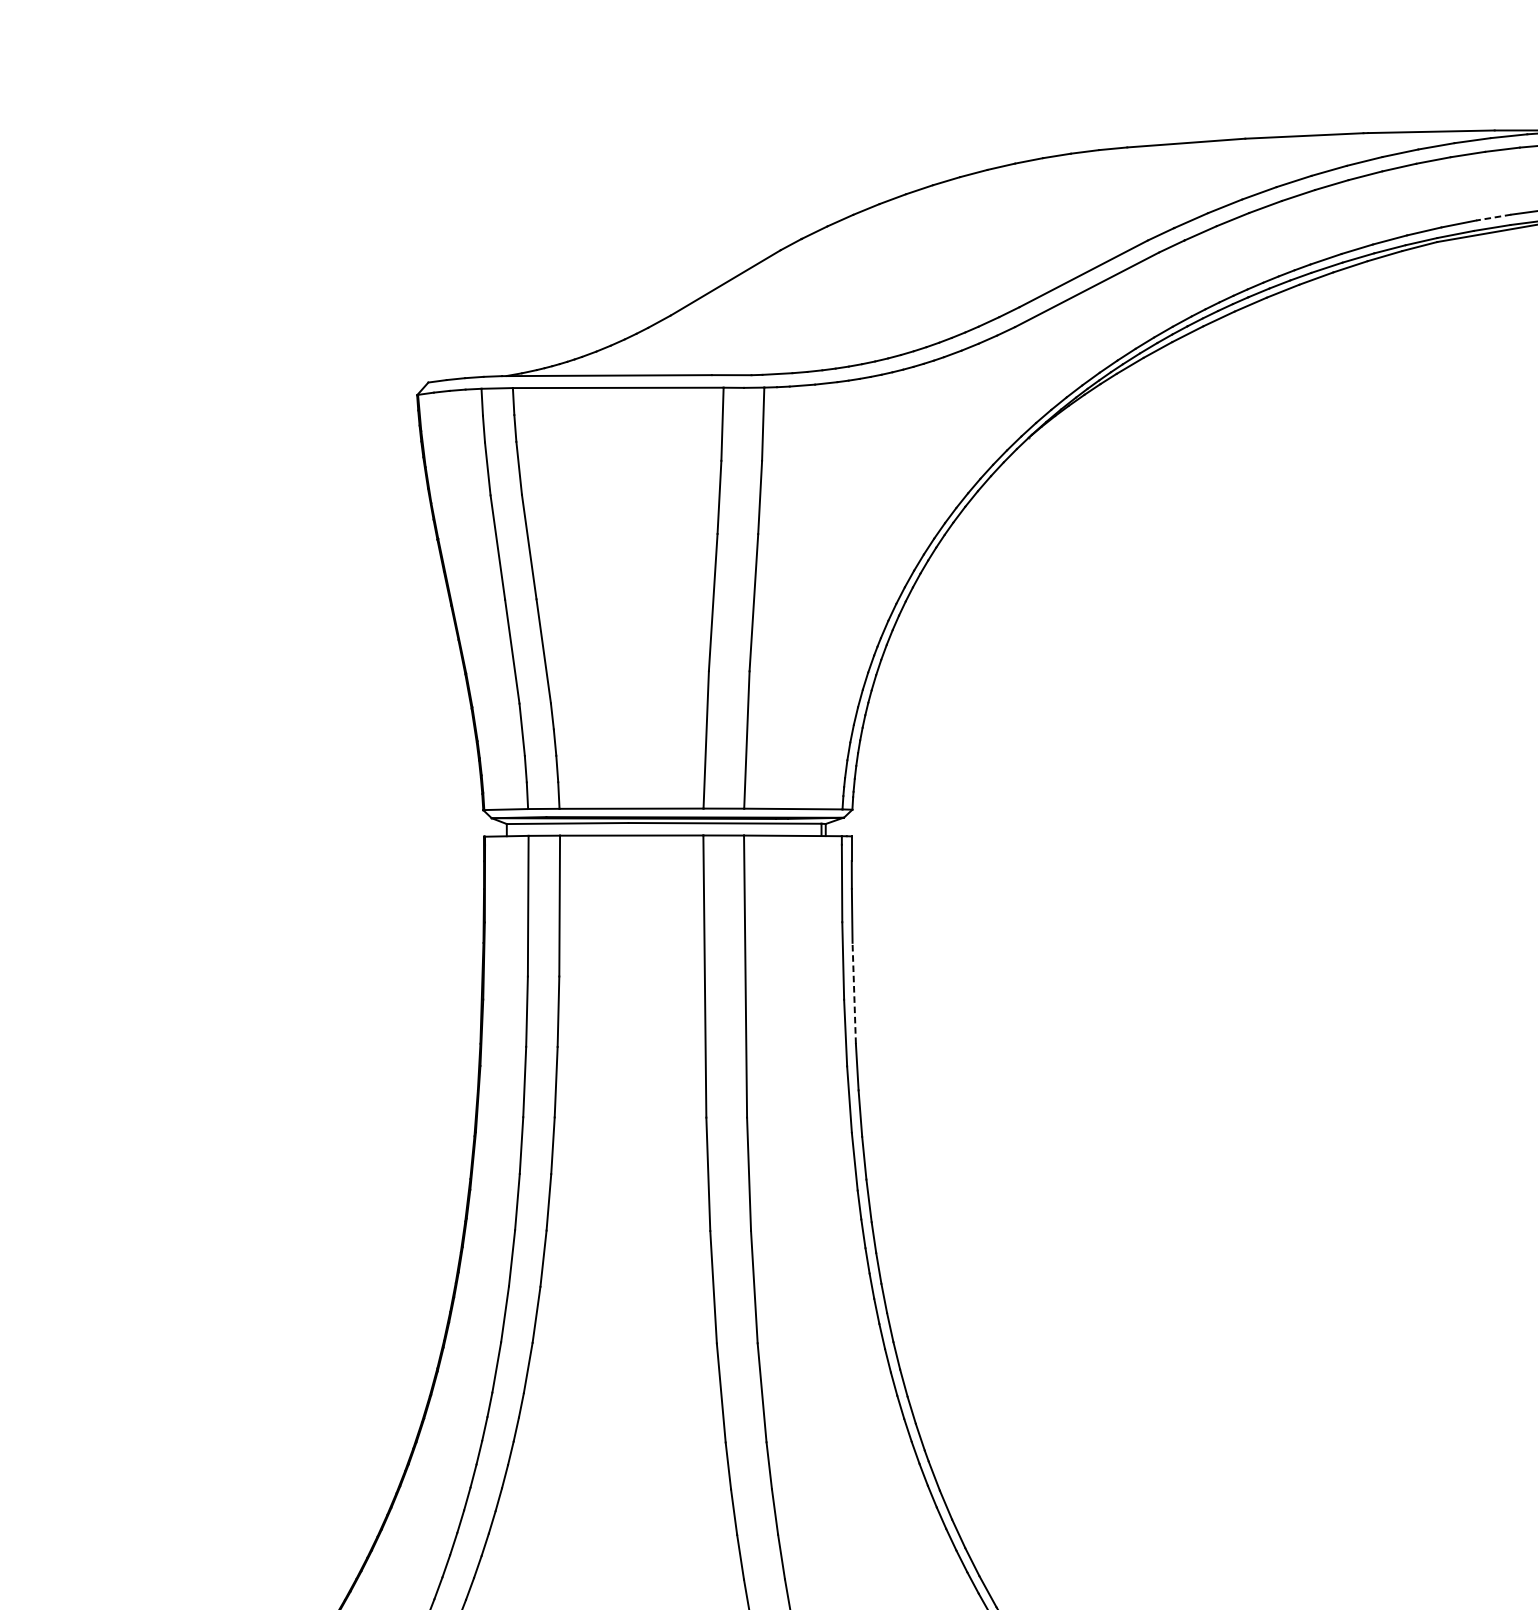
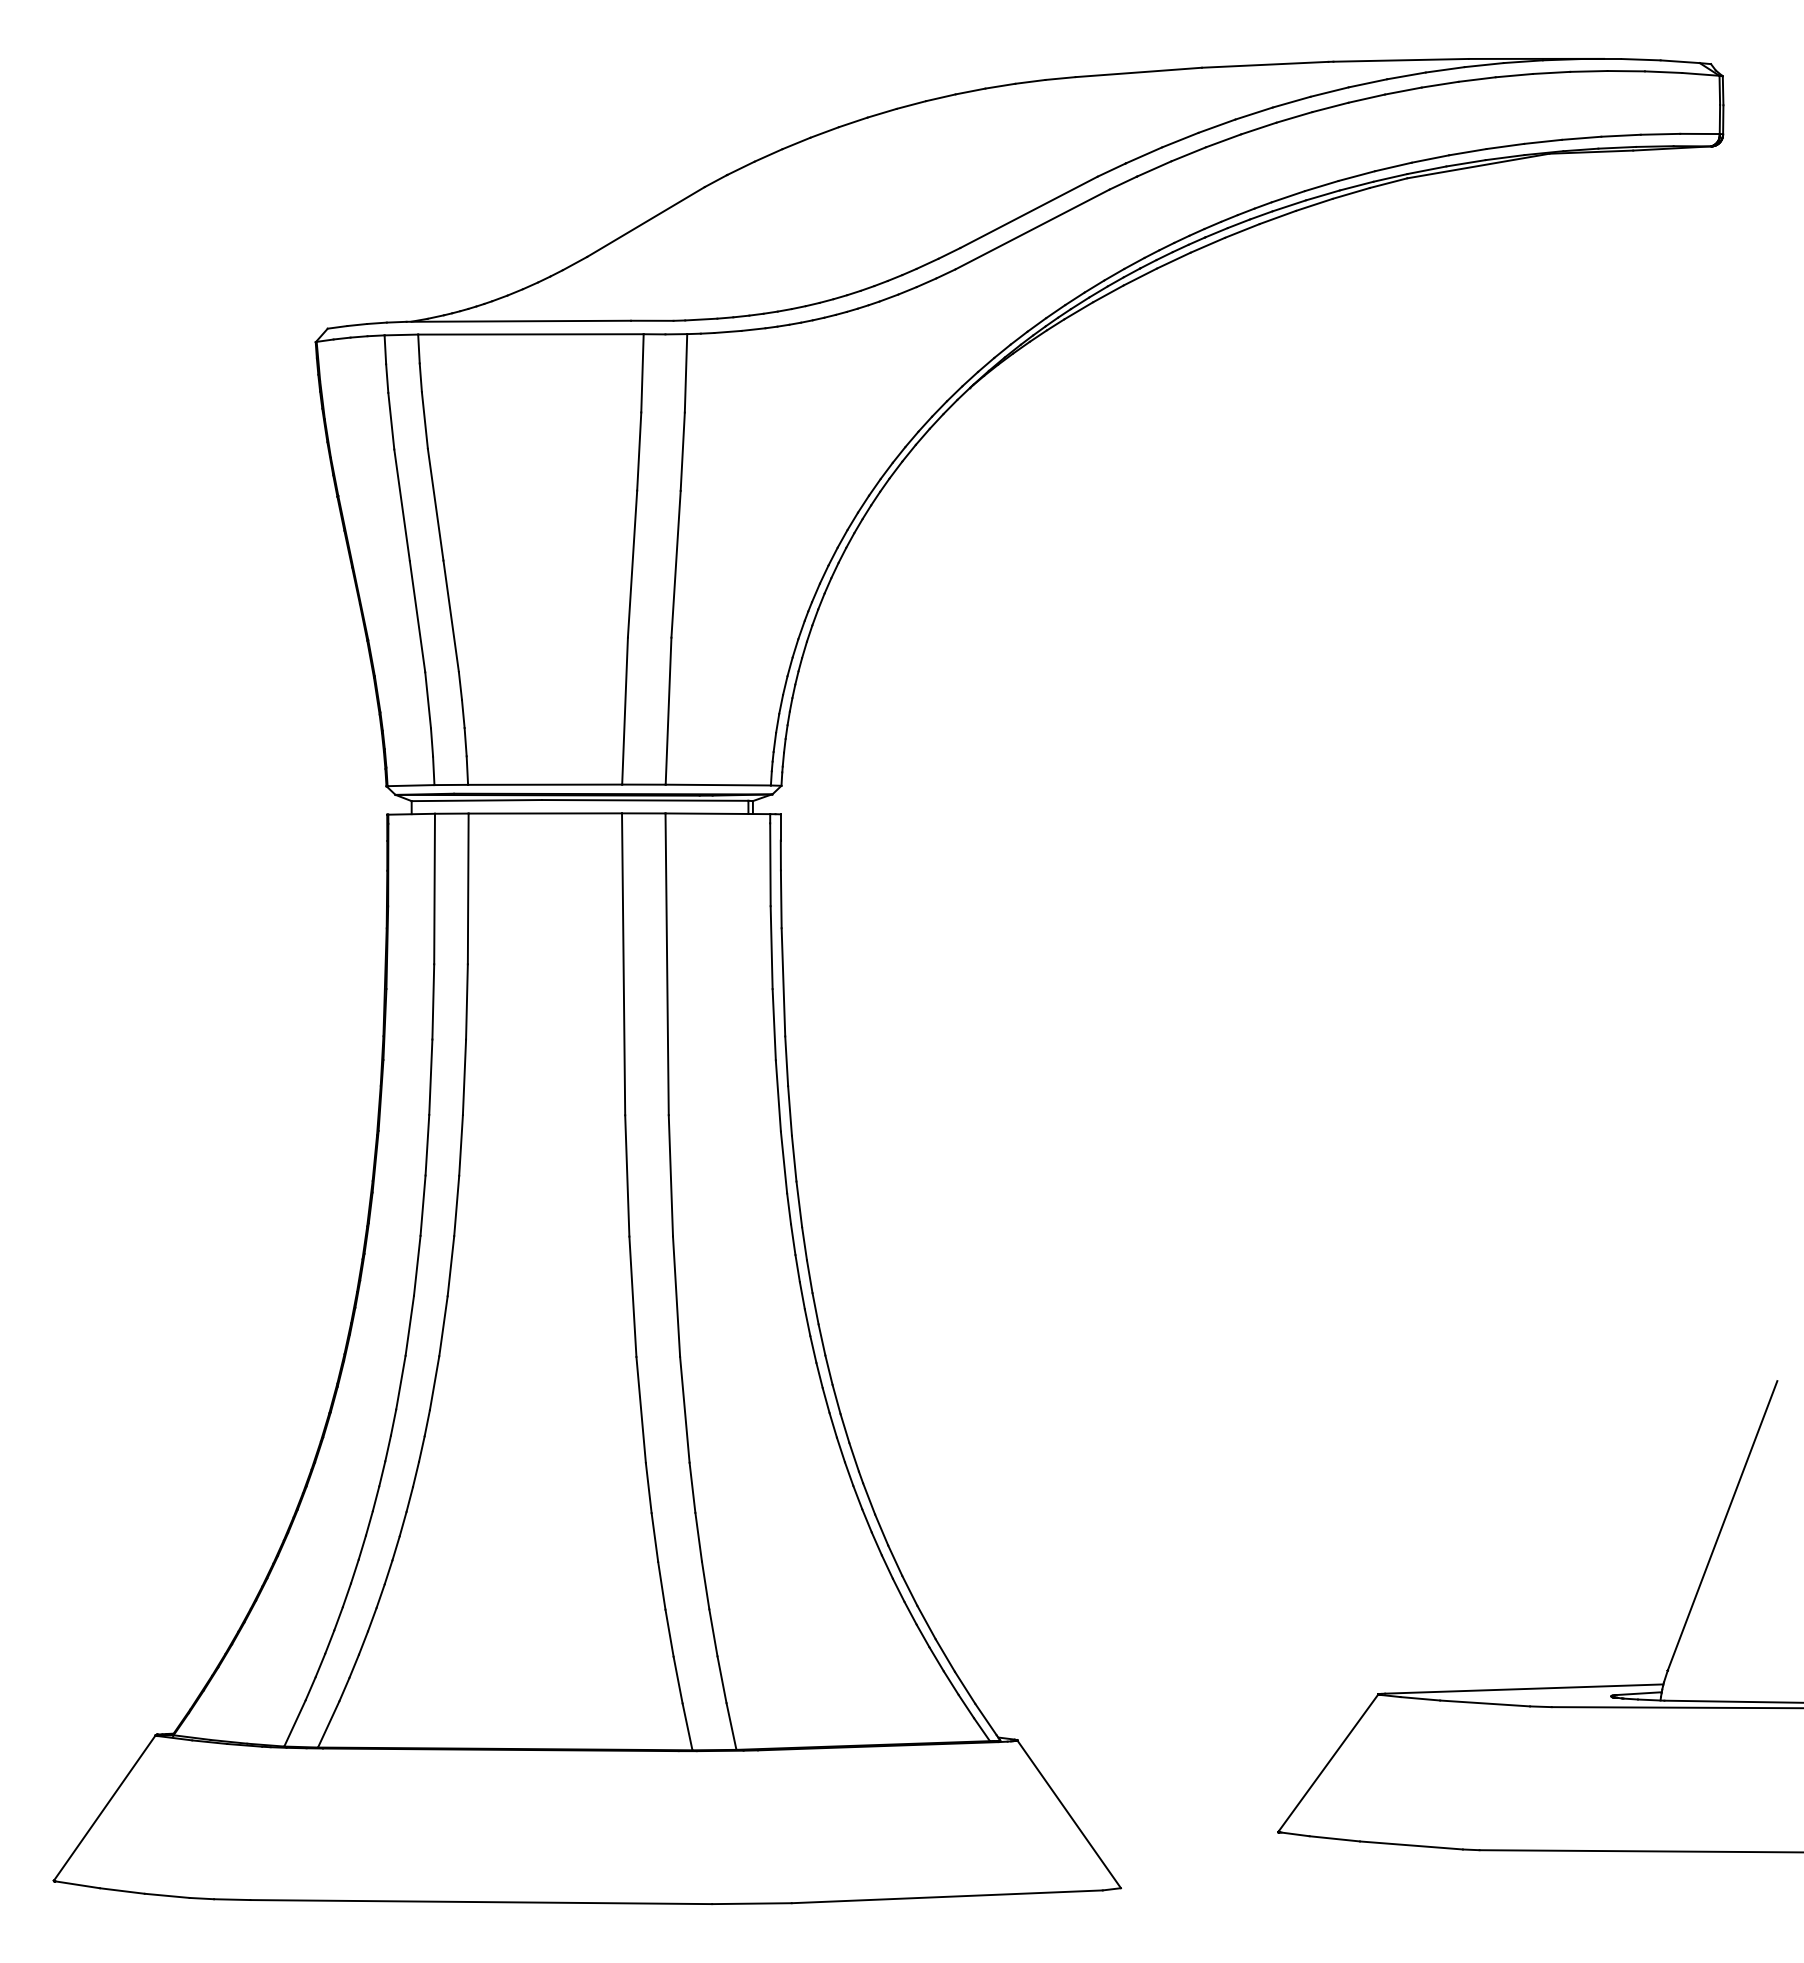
line: (1493, 217) -> (1467, 152), dashed -> solid
line: (854, 992) -> (783, 981), dashed -> solid

